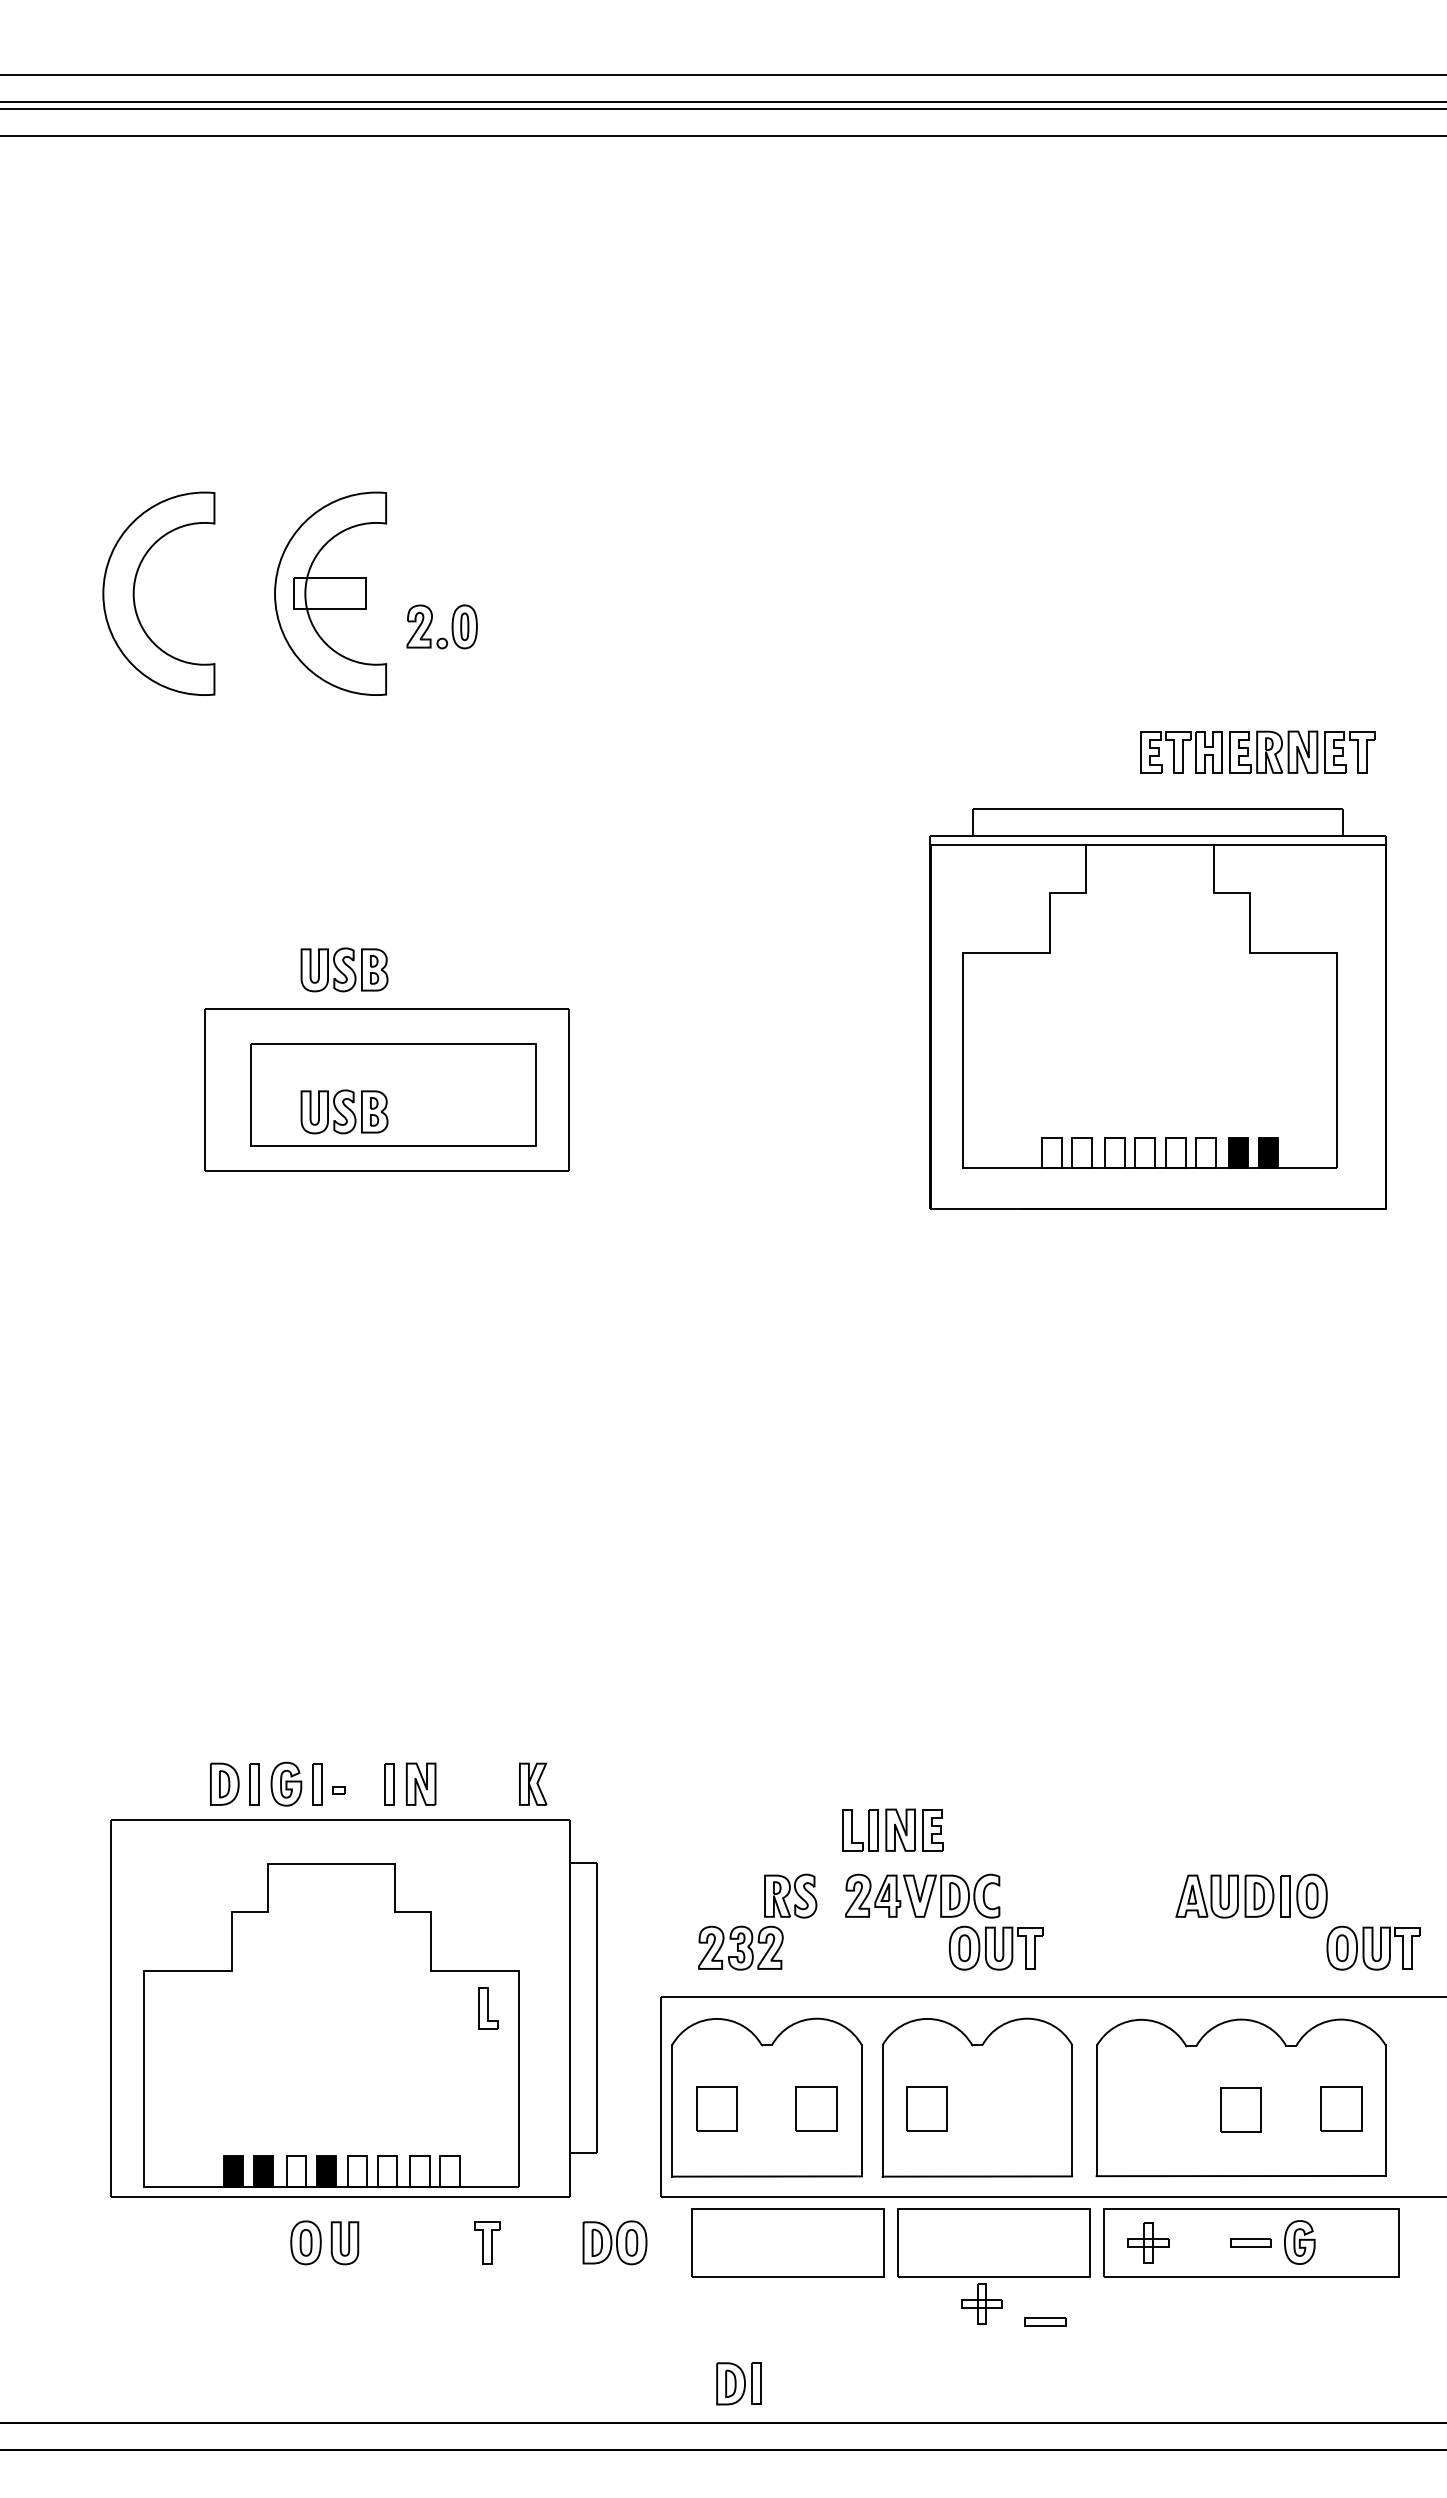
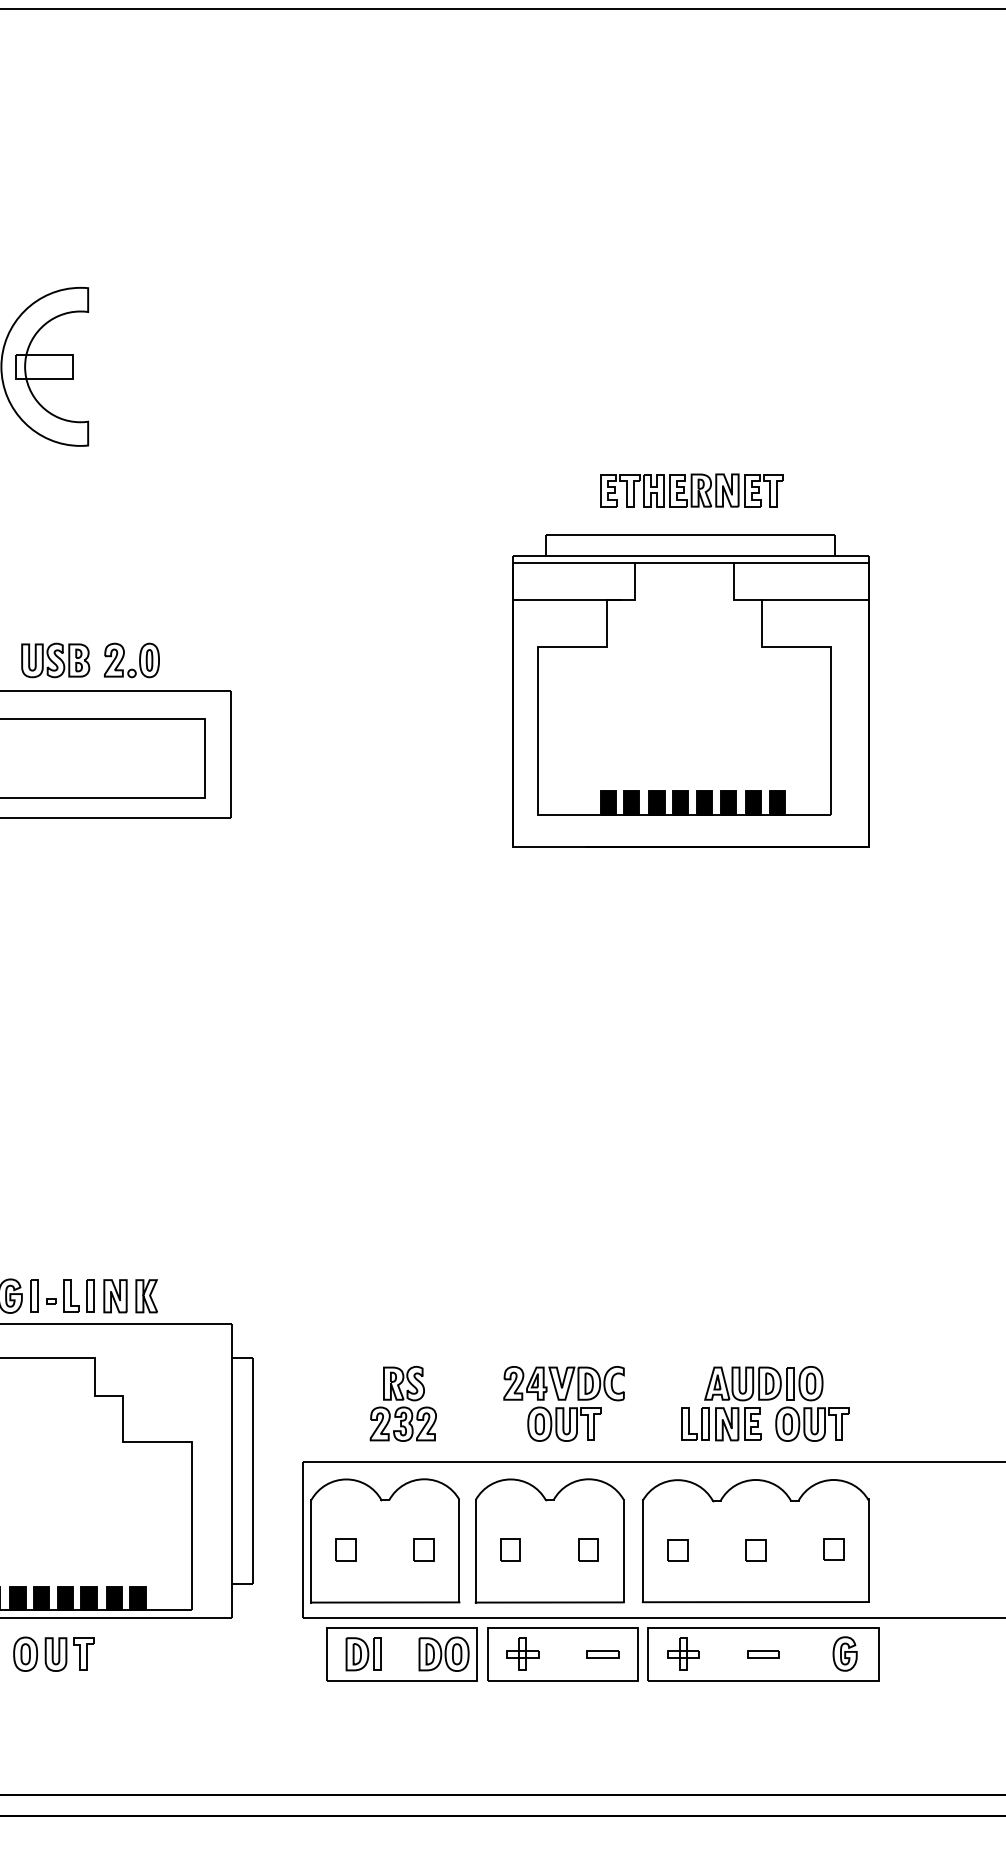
part: (451, 626) -> (139, 660), moved
part: (1257, 751) -> (691, 489), moved
line: (999, 893) -> (567, 600), added
line: (1317, 893) -> (815, 600), added
part: (344, 1111) -> (55, 771), removed
fill: (1051, 1152) -> (607, 803), added
fill: (1081, 1152) -> (631, 803), added
fill: (1114, 1152) -> (656, 803), added
fill: (1144, 1152) -> (680, 803), added
fill: (1175, 1152) -> (704, 803), added
fill: (1205, 1152) -> (727, 803), added
part: (533, 1783) -> (147, 1295), moved
part: (892, 1829) -> (720, 1423), moved
part: (922, 1895) -> (563, 1383), moved
part: (740, 1947) -> (403, 1423), moved
part: (1373, 1947) -> (812, 1423), moved
part: (488, 2008) -> (71, 1296), moved
part: (716, 2108) -> (346, 1549), size x0.62
part: (816, 2108) -> (424, 1549), size x0.62
part: (927, 2108) -> (510, 1549), size x0.62
part: (1026, 2108) -> (588, 1549), added
part: (1341, 2108) -> (834, 1549), size x0.62
part: (1141, 2109) -> (677, 1550), added
part: (1241, 2109) -> (755, 1550), size x0.62
fill: (295, 2171) -> (17, 1598), added
fill: (356, 2171) -> (65, 1598), added
fill: (386, 2171) -> (88, 1598), added
fill: (419, 2171) -> (114, 1598), added
fill: (449, 2171) -> (137, 1598), added
part: (487, 2242) -> (83, 1654), moved
part: (614, 2242) -> (443, 1654), moved
part: (1299, 2242) -> (844, 1654), moved
part: (981, 2303) -> (522, 1654), moved
part: (1045, 2321) -> (602, 1654), moved
part: (738, 2383) -> (363, 1654), moved

